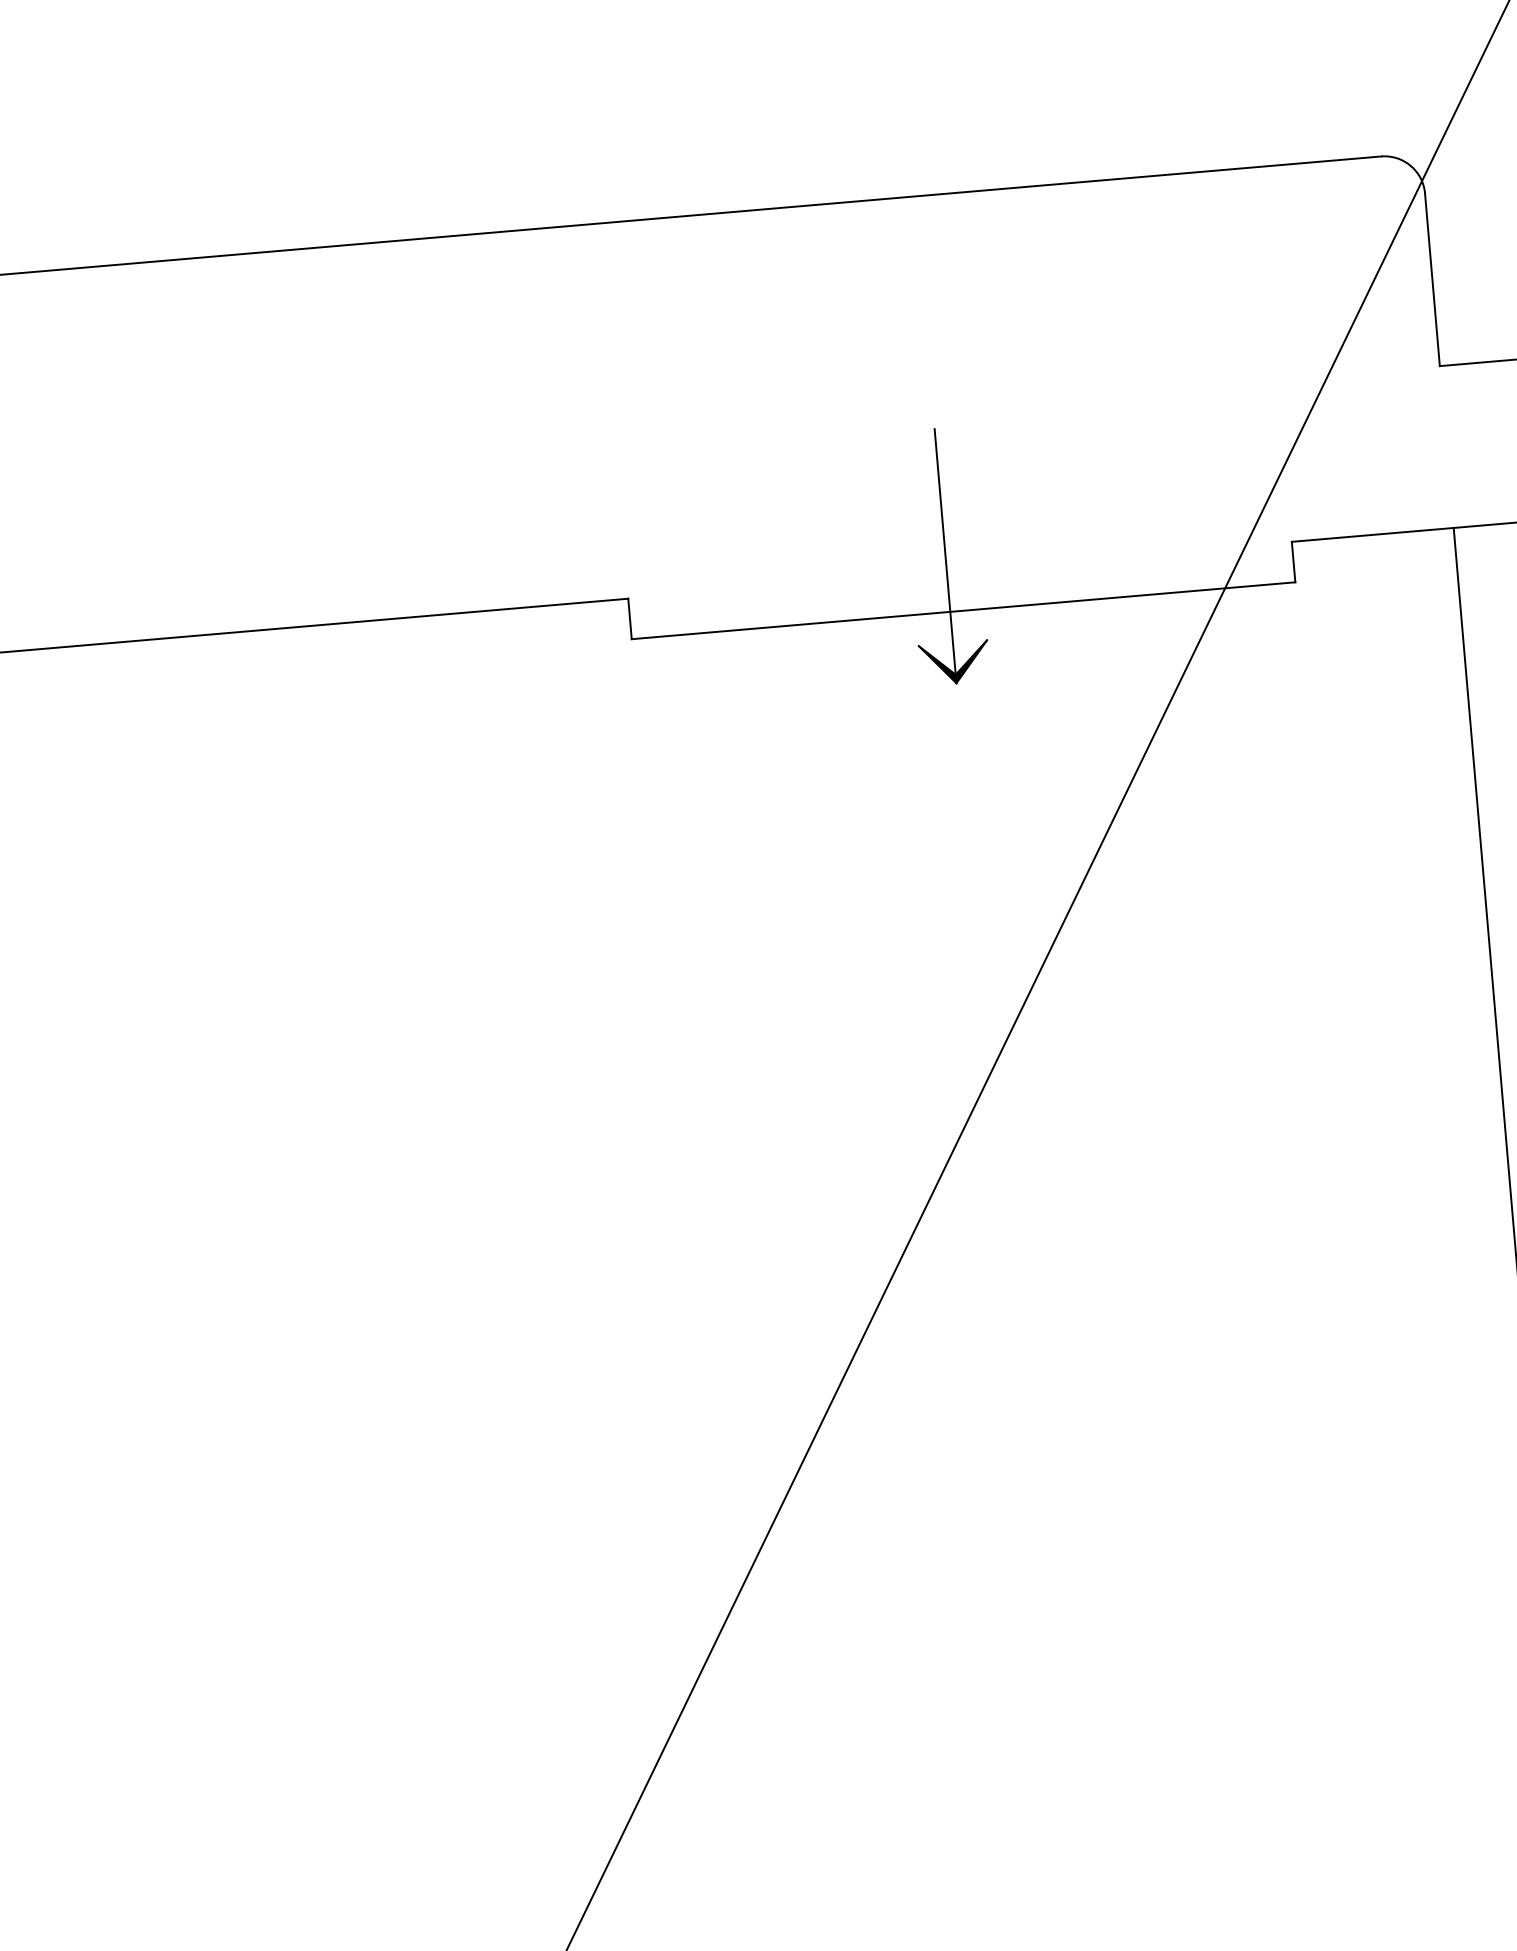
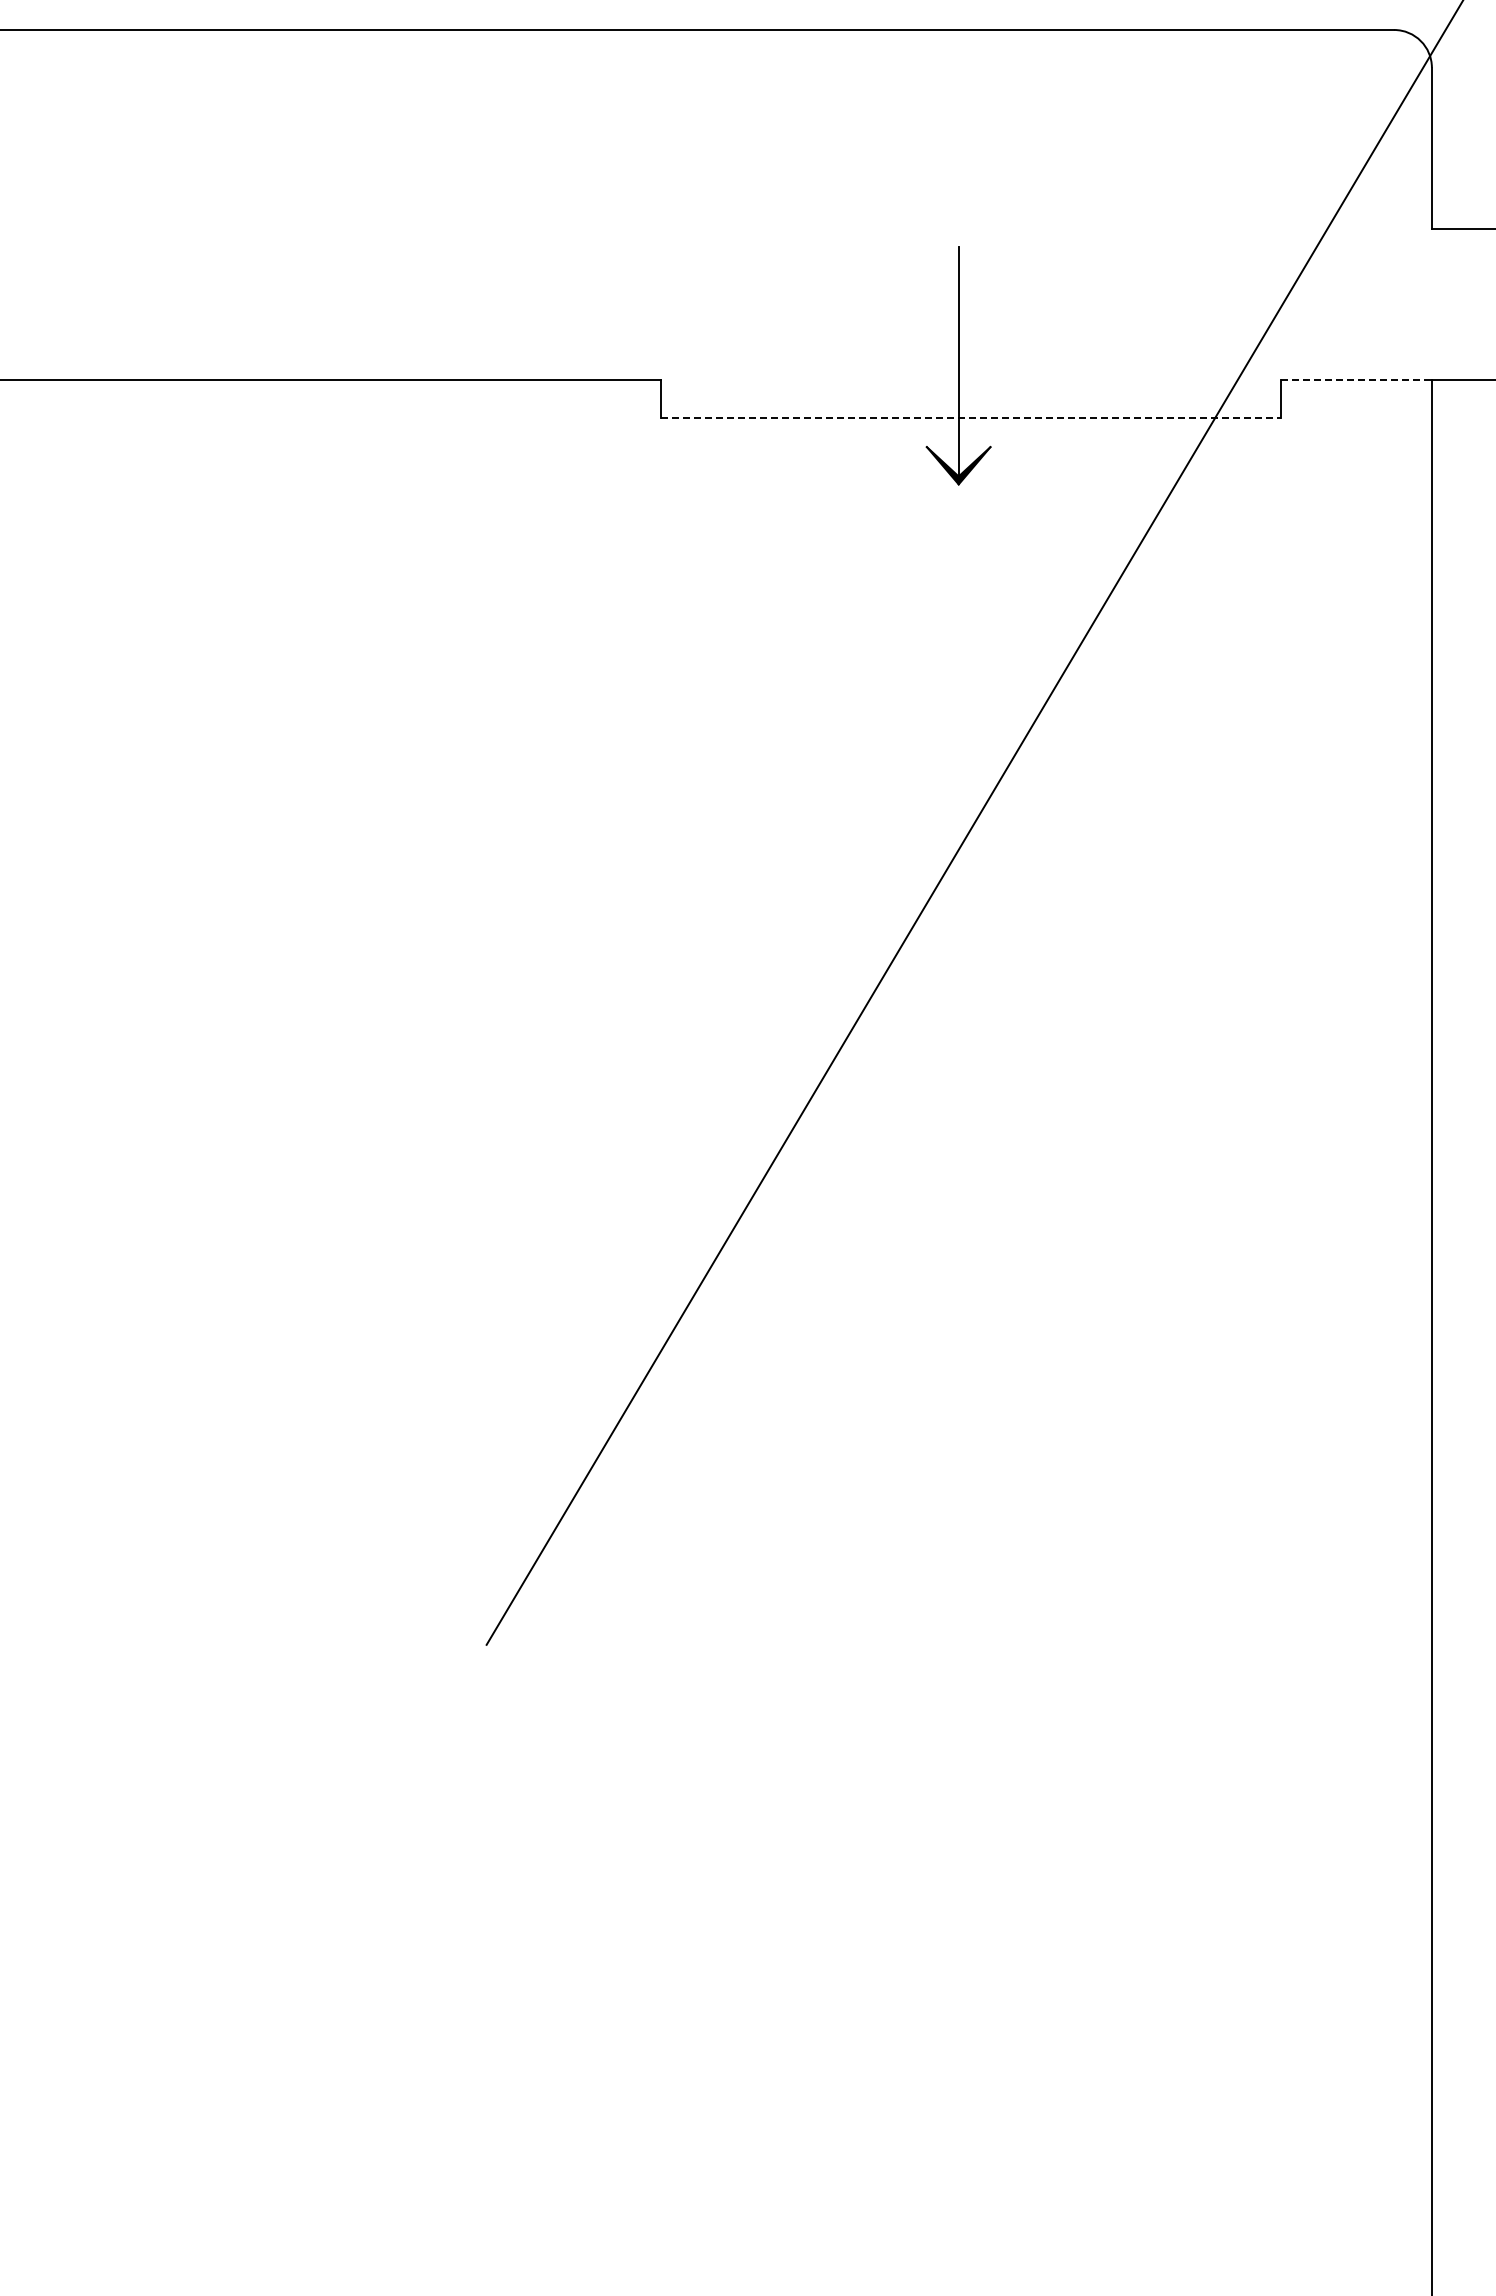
line: (1372, 535) -> (1356, 380), solid -> dashed
line: (963, 610) -> (971, 417), solid -> dashed

